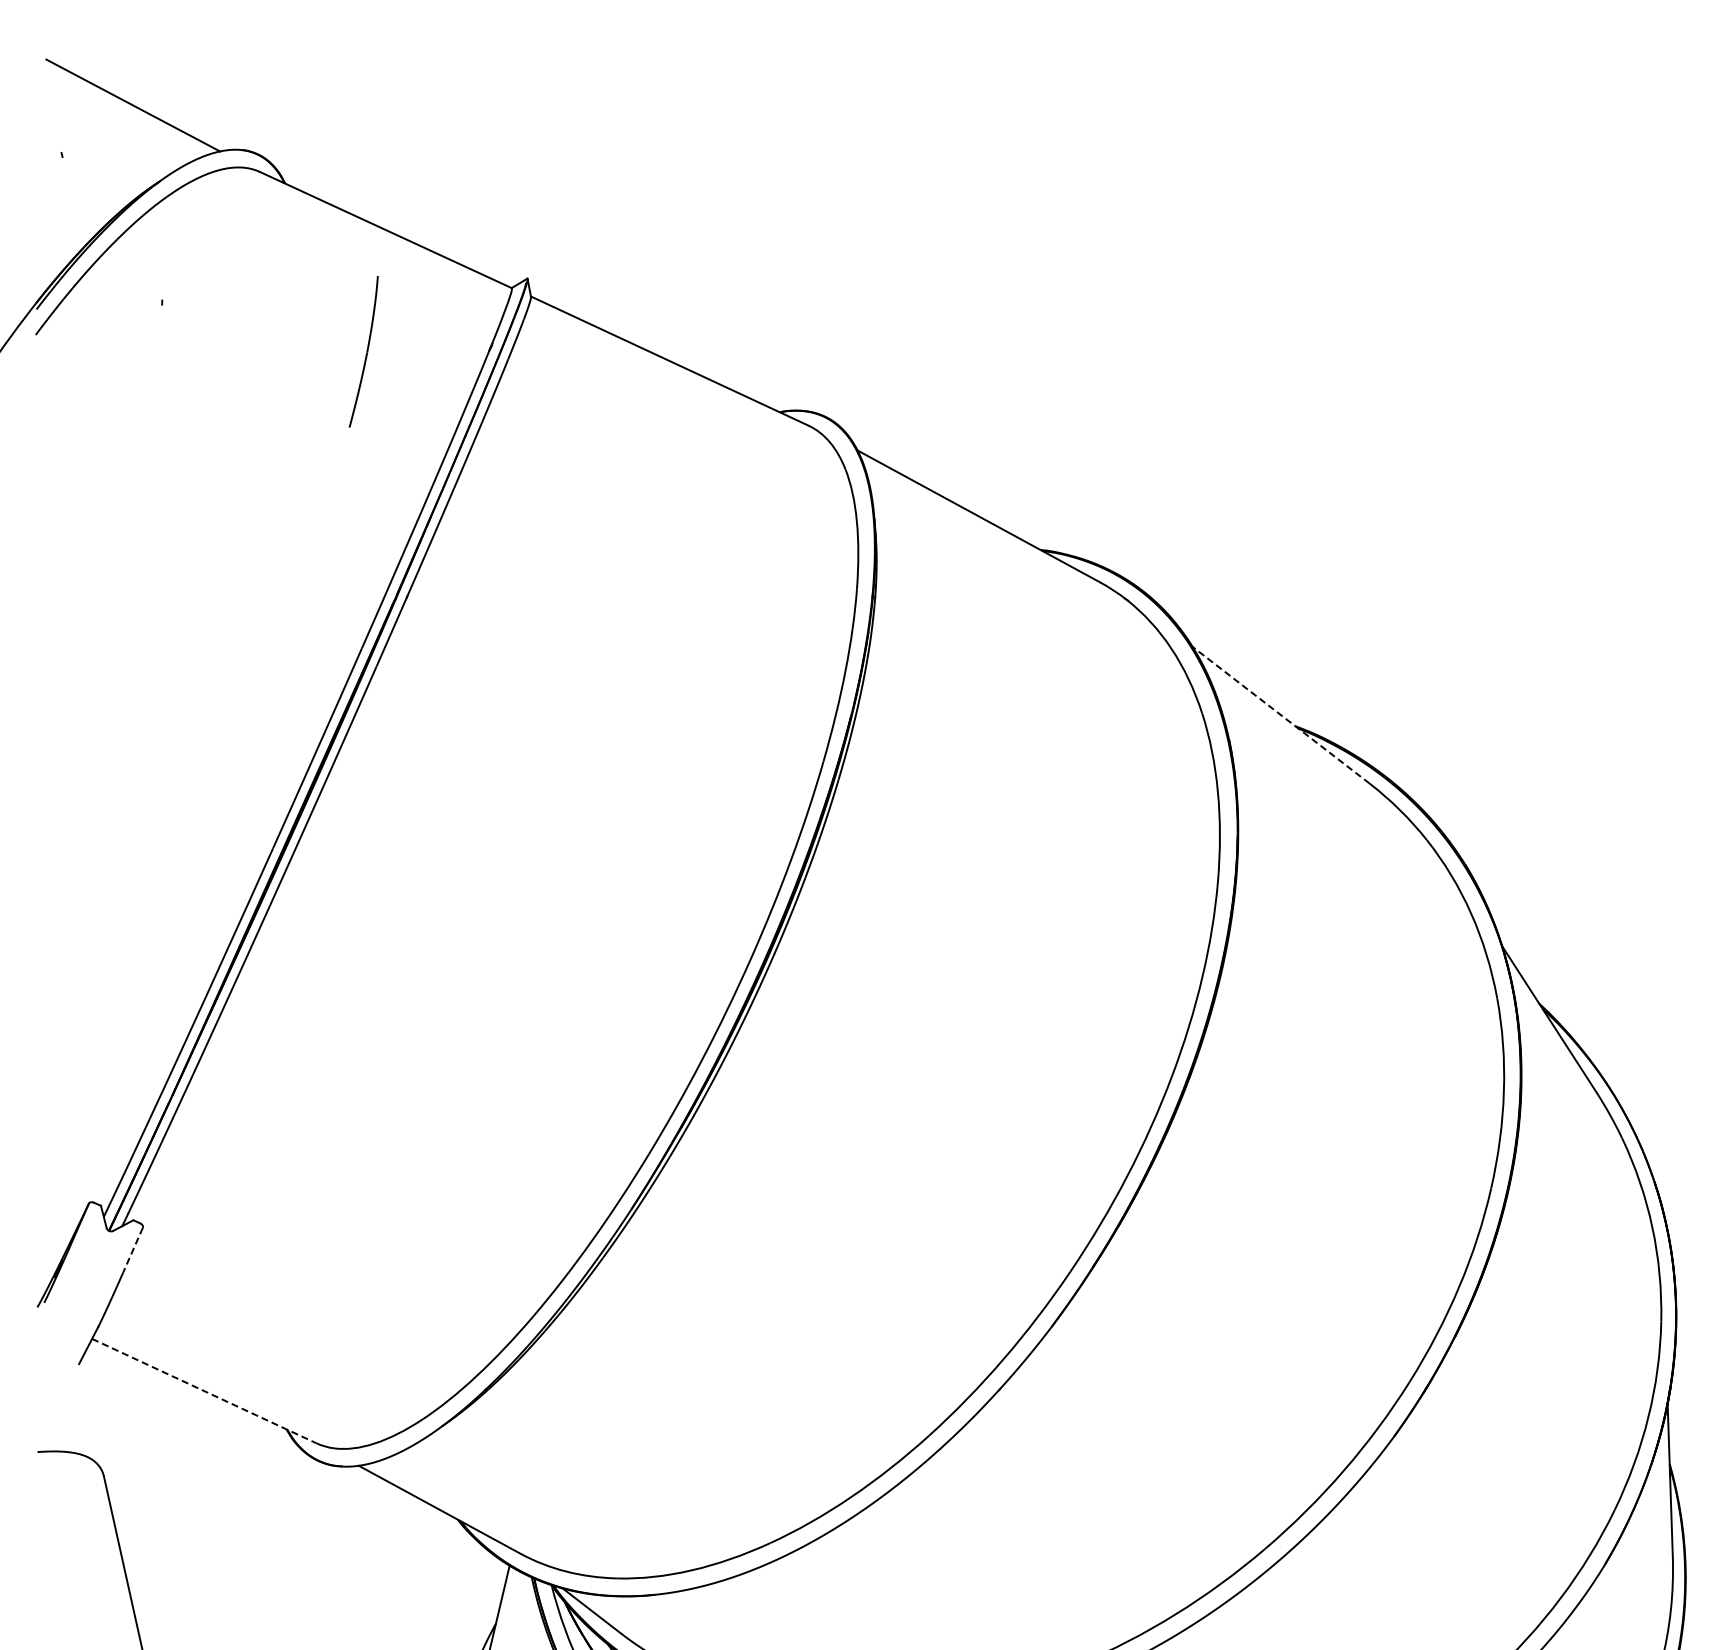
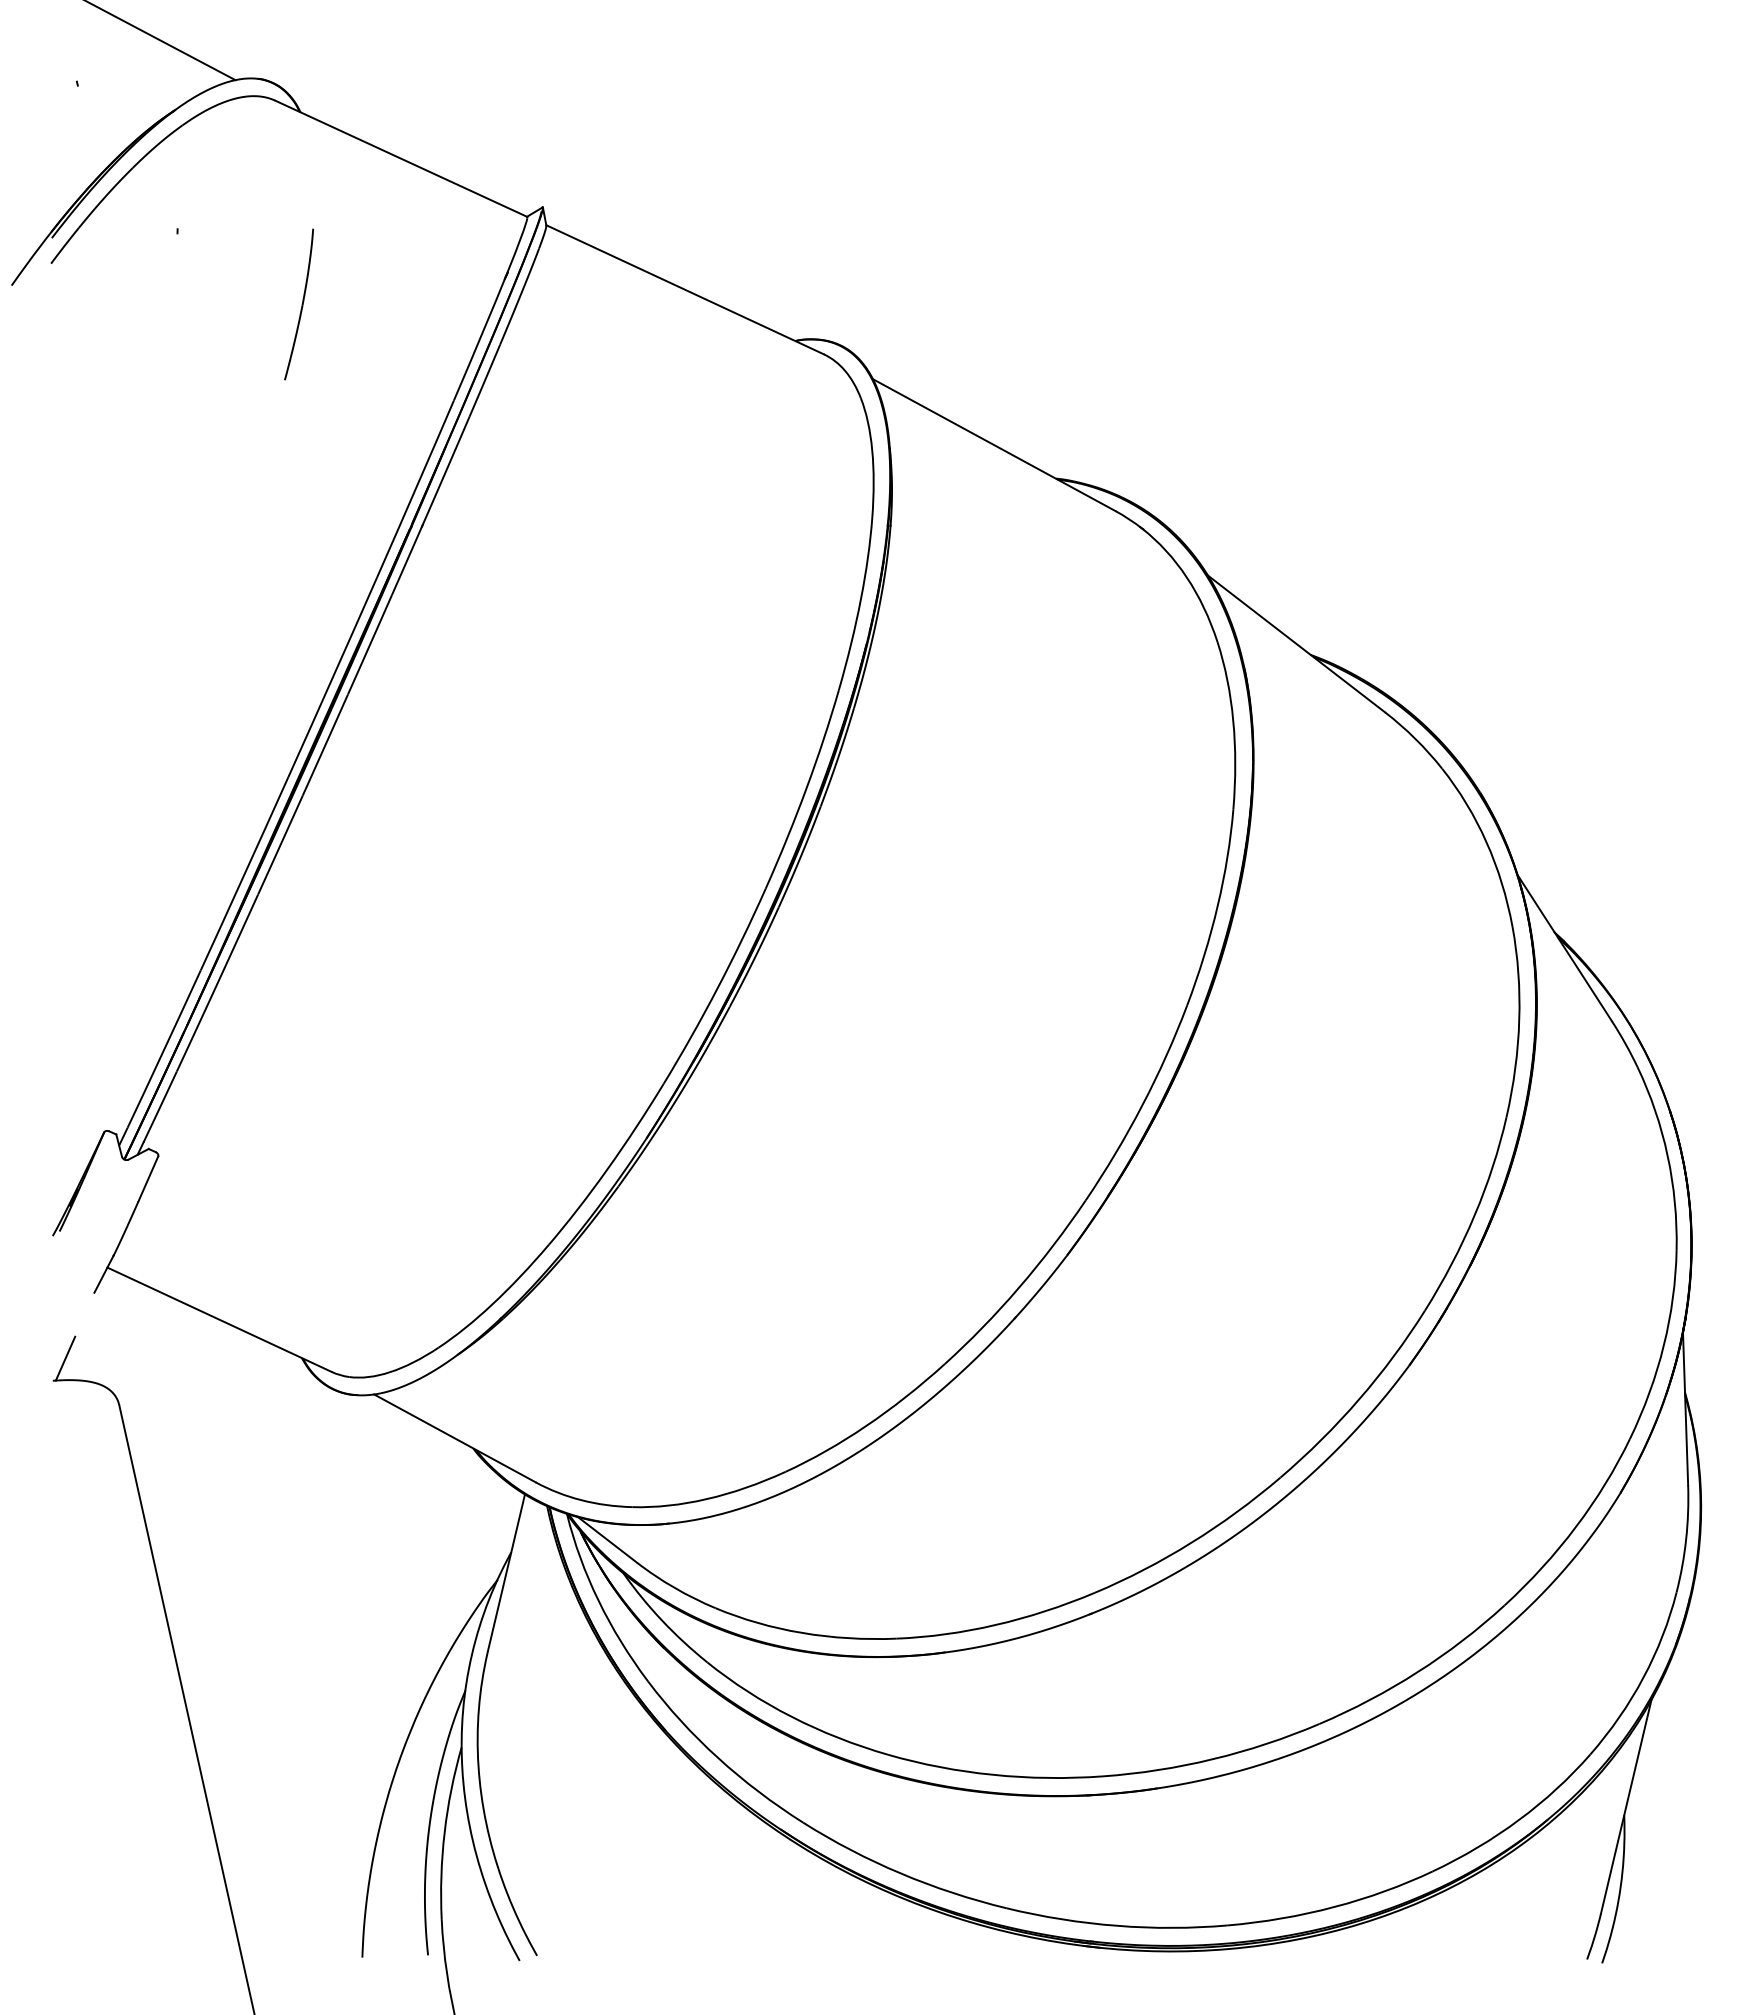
part: (364, 351) -> (299, 304), moved
line: (1280, 714) -> (1295, 643), dashed -> solid
line: (133, 1250) -> (148, 1179), dashed -> solid
line: (204, 1390) -> (219, 1319), dashed -> solid
line: (50, 1429) -> (65, 1358), added

